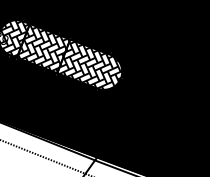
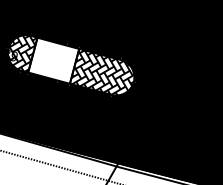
hatch: (43, 47) -> (53, 59), removed

